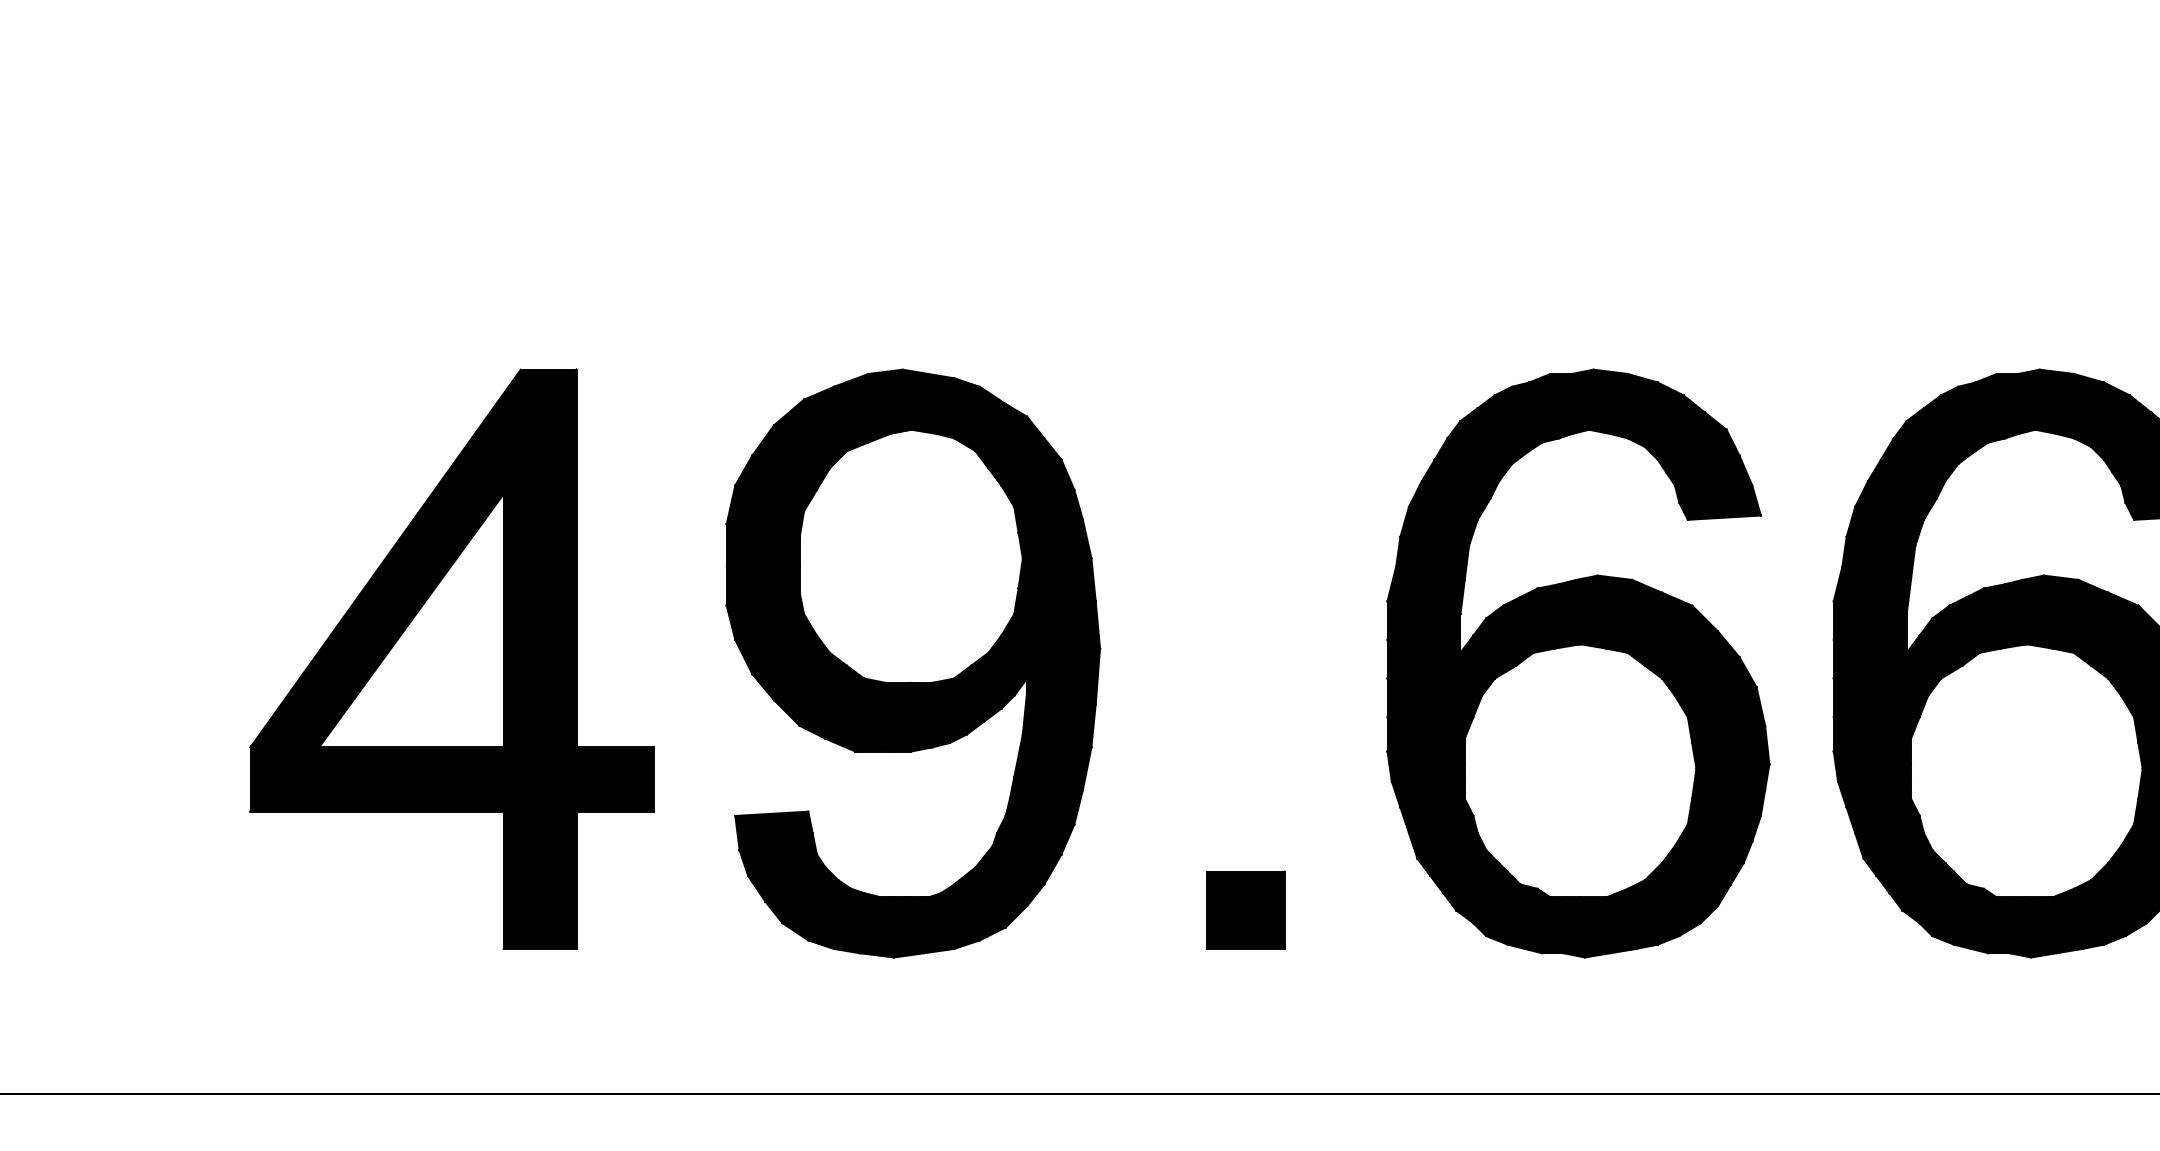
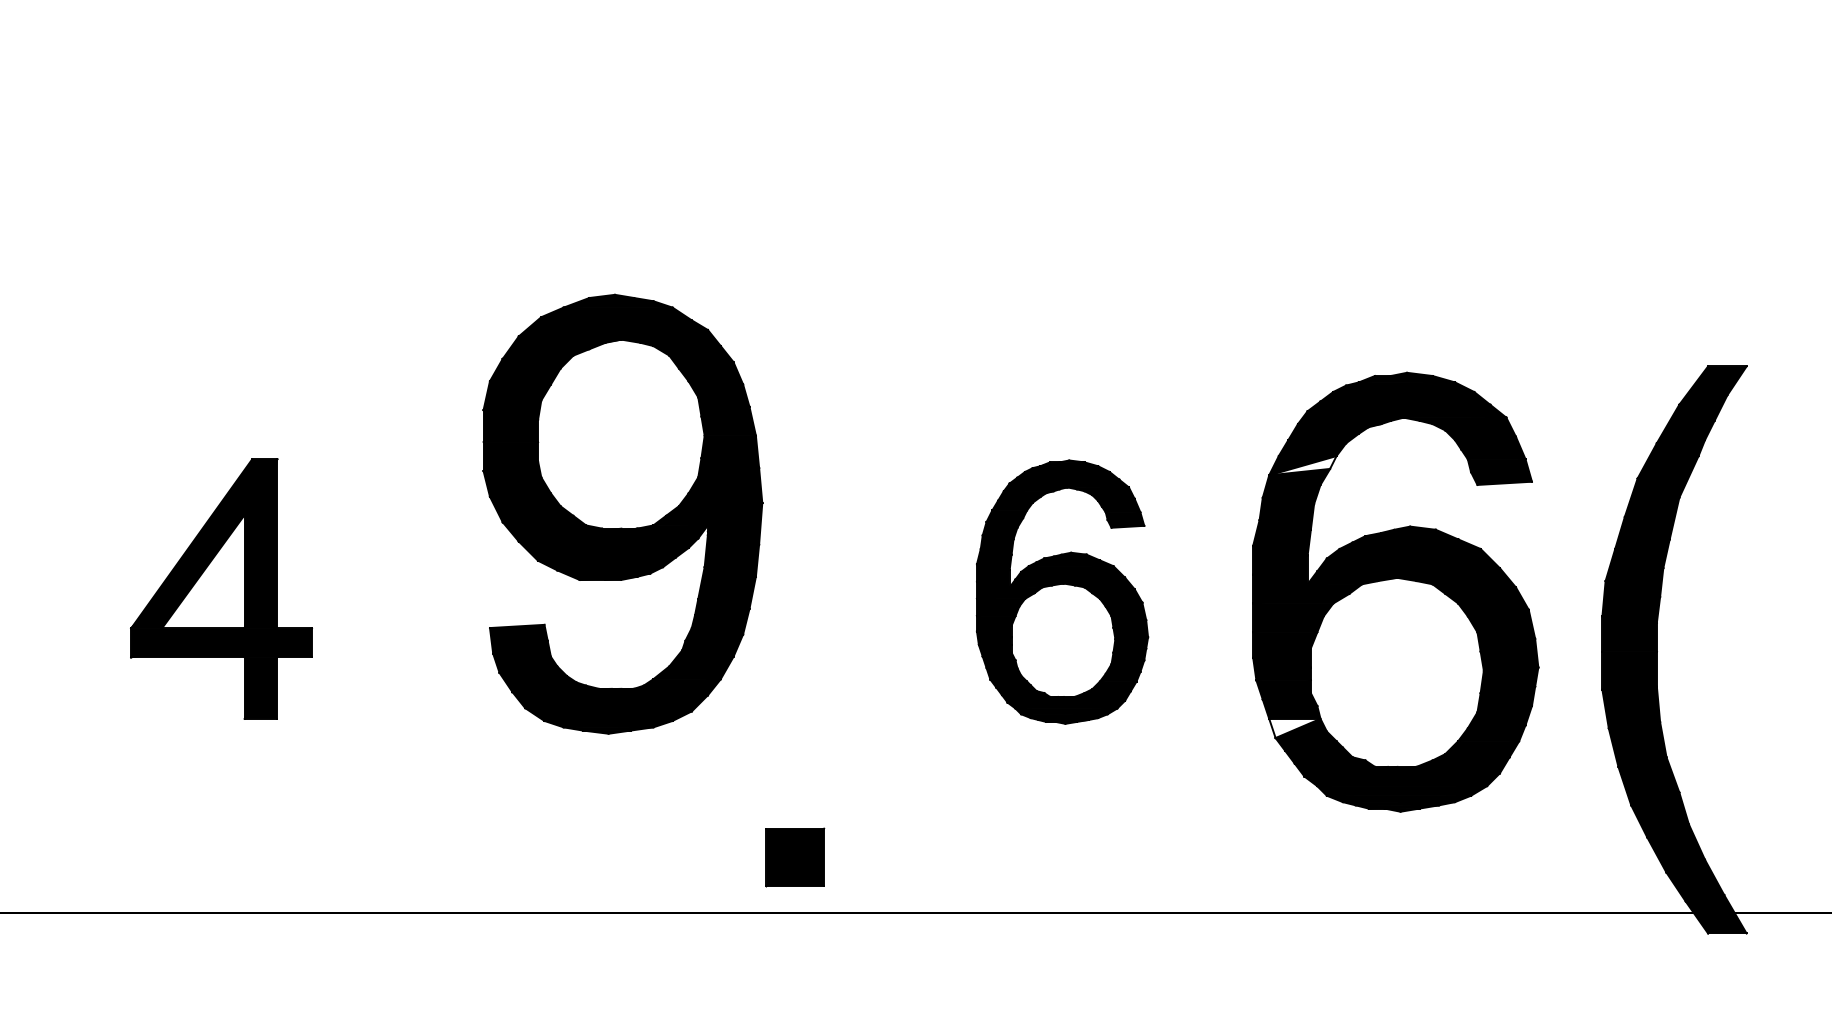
fill: (1899, 493) -> (1302, 465), removed
part: (452, 658) -> (221, 588), size x0.6
part: (912, 662) -> (622, 513), moved
part: (1578, 662) -> (1062, 591), size x0.6
fill: (1889, 846) -> (1294, 728), removed
part: (1246, 910) -> (795, 857), moved

